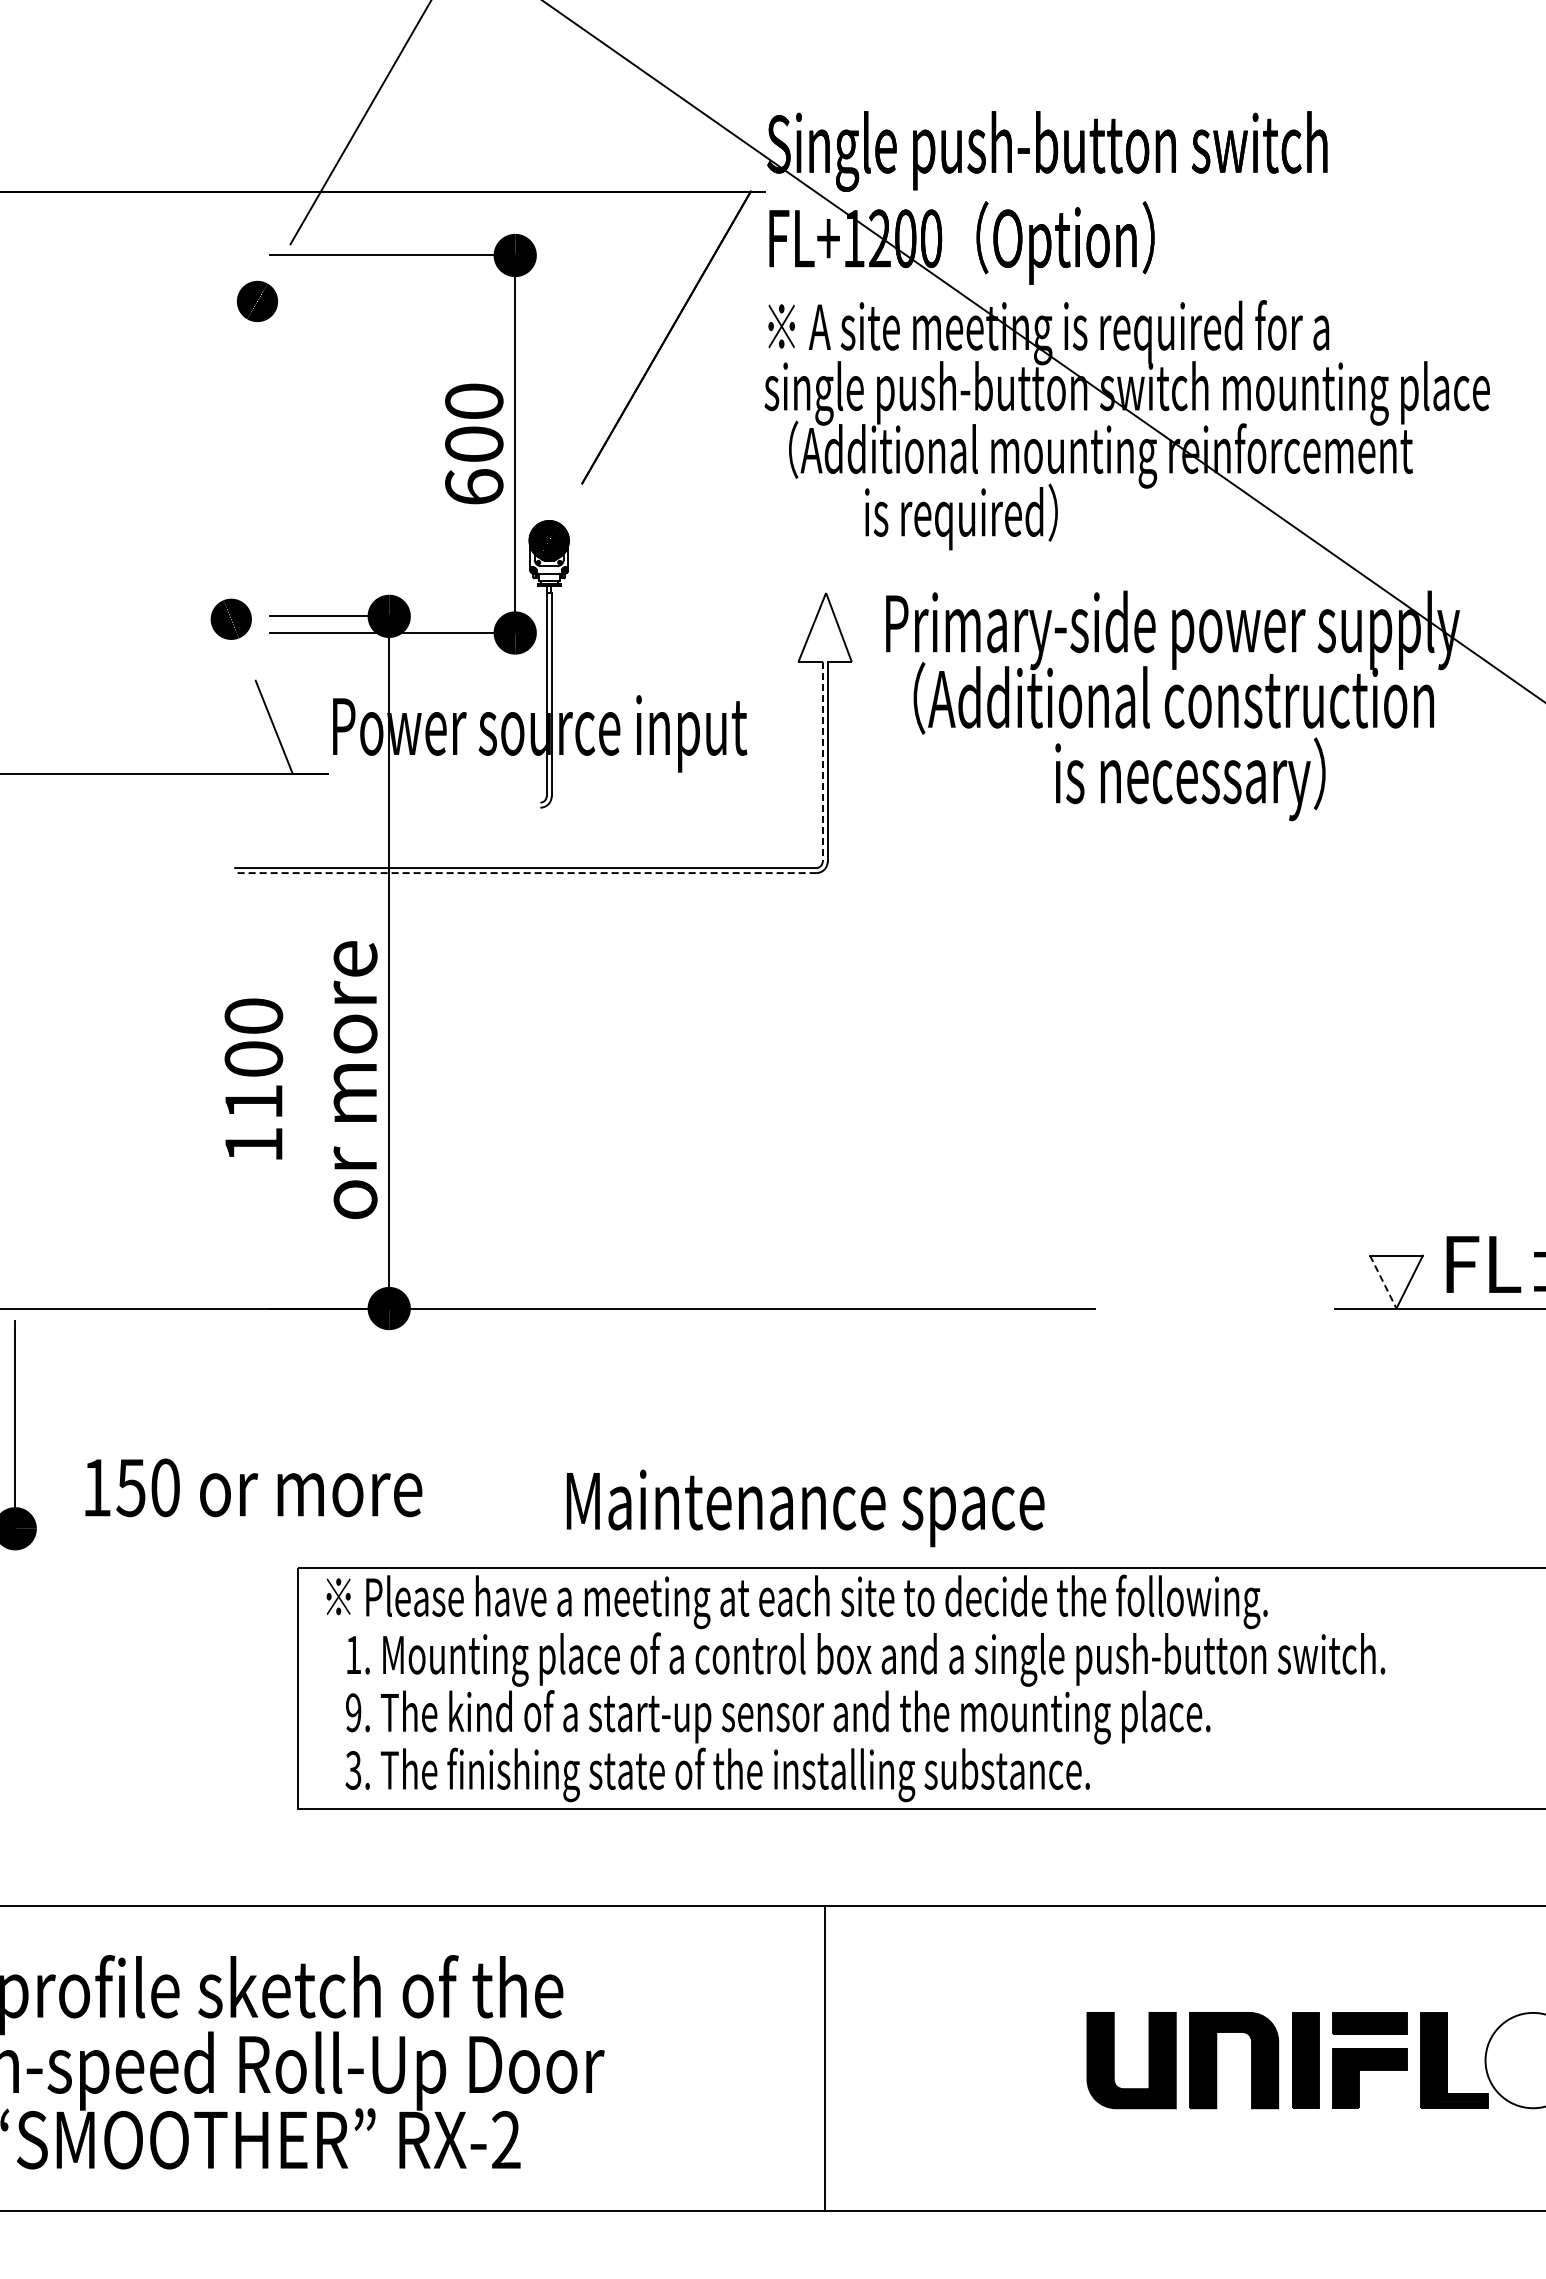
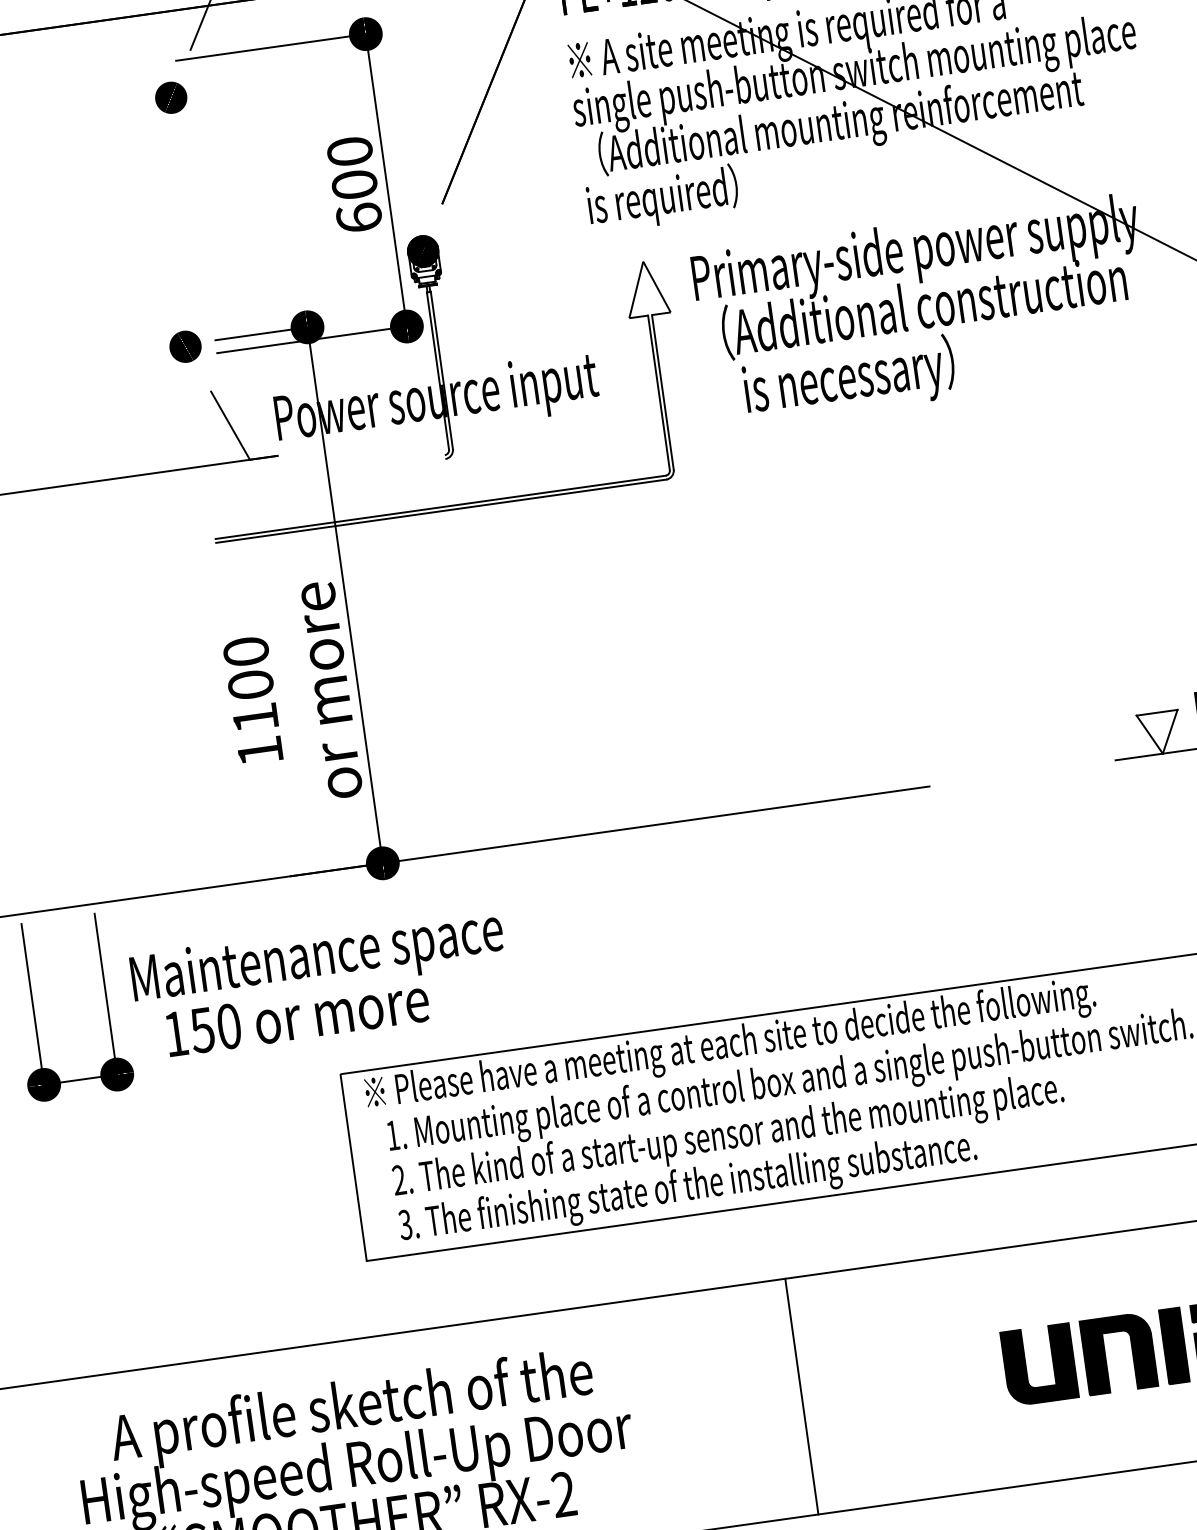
text: (961, 516) -> (663, 198), moved
line: (822, 761) -> (658, 392), dashed -> solid
text: (1190, 779) -> (849, 379), moved
line: (525, 873) -> (441, 511), dashed -> solid
line: (1383, 1282) -> (1149, 734), dashed -> solid
text: (805, 1508) -> (317, 959), moved
text: (353, 1713) -> (399, 1180), 9. -> 2.

